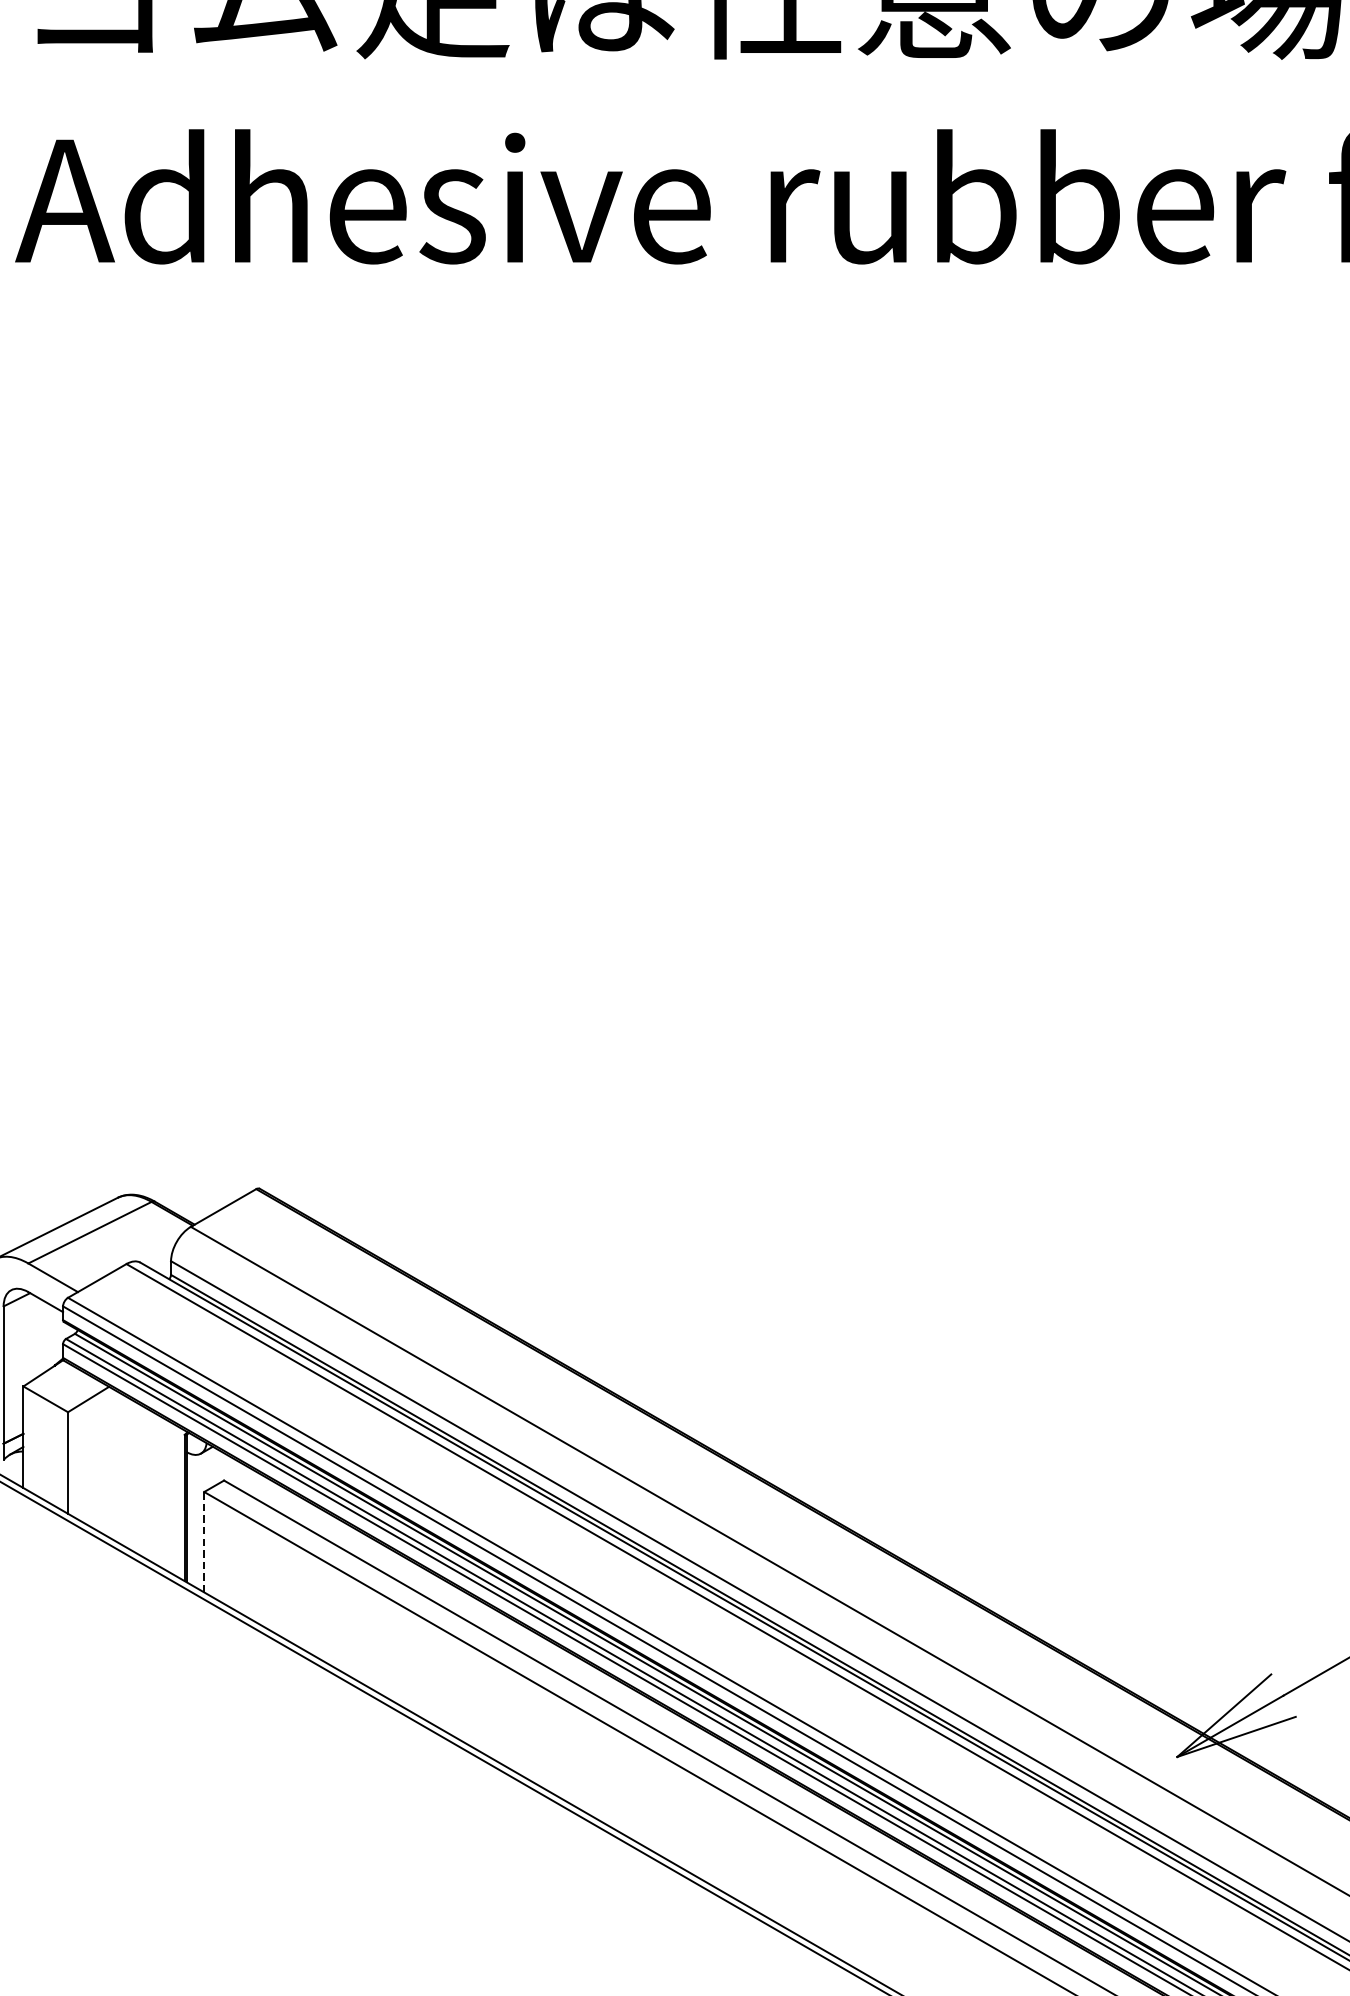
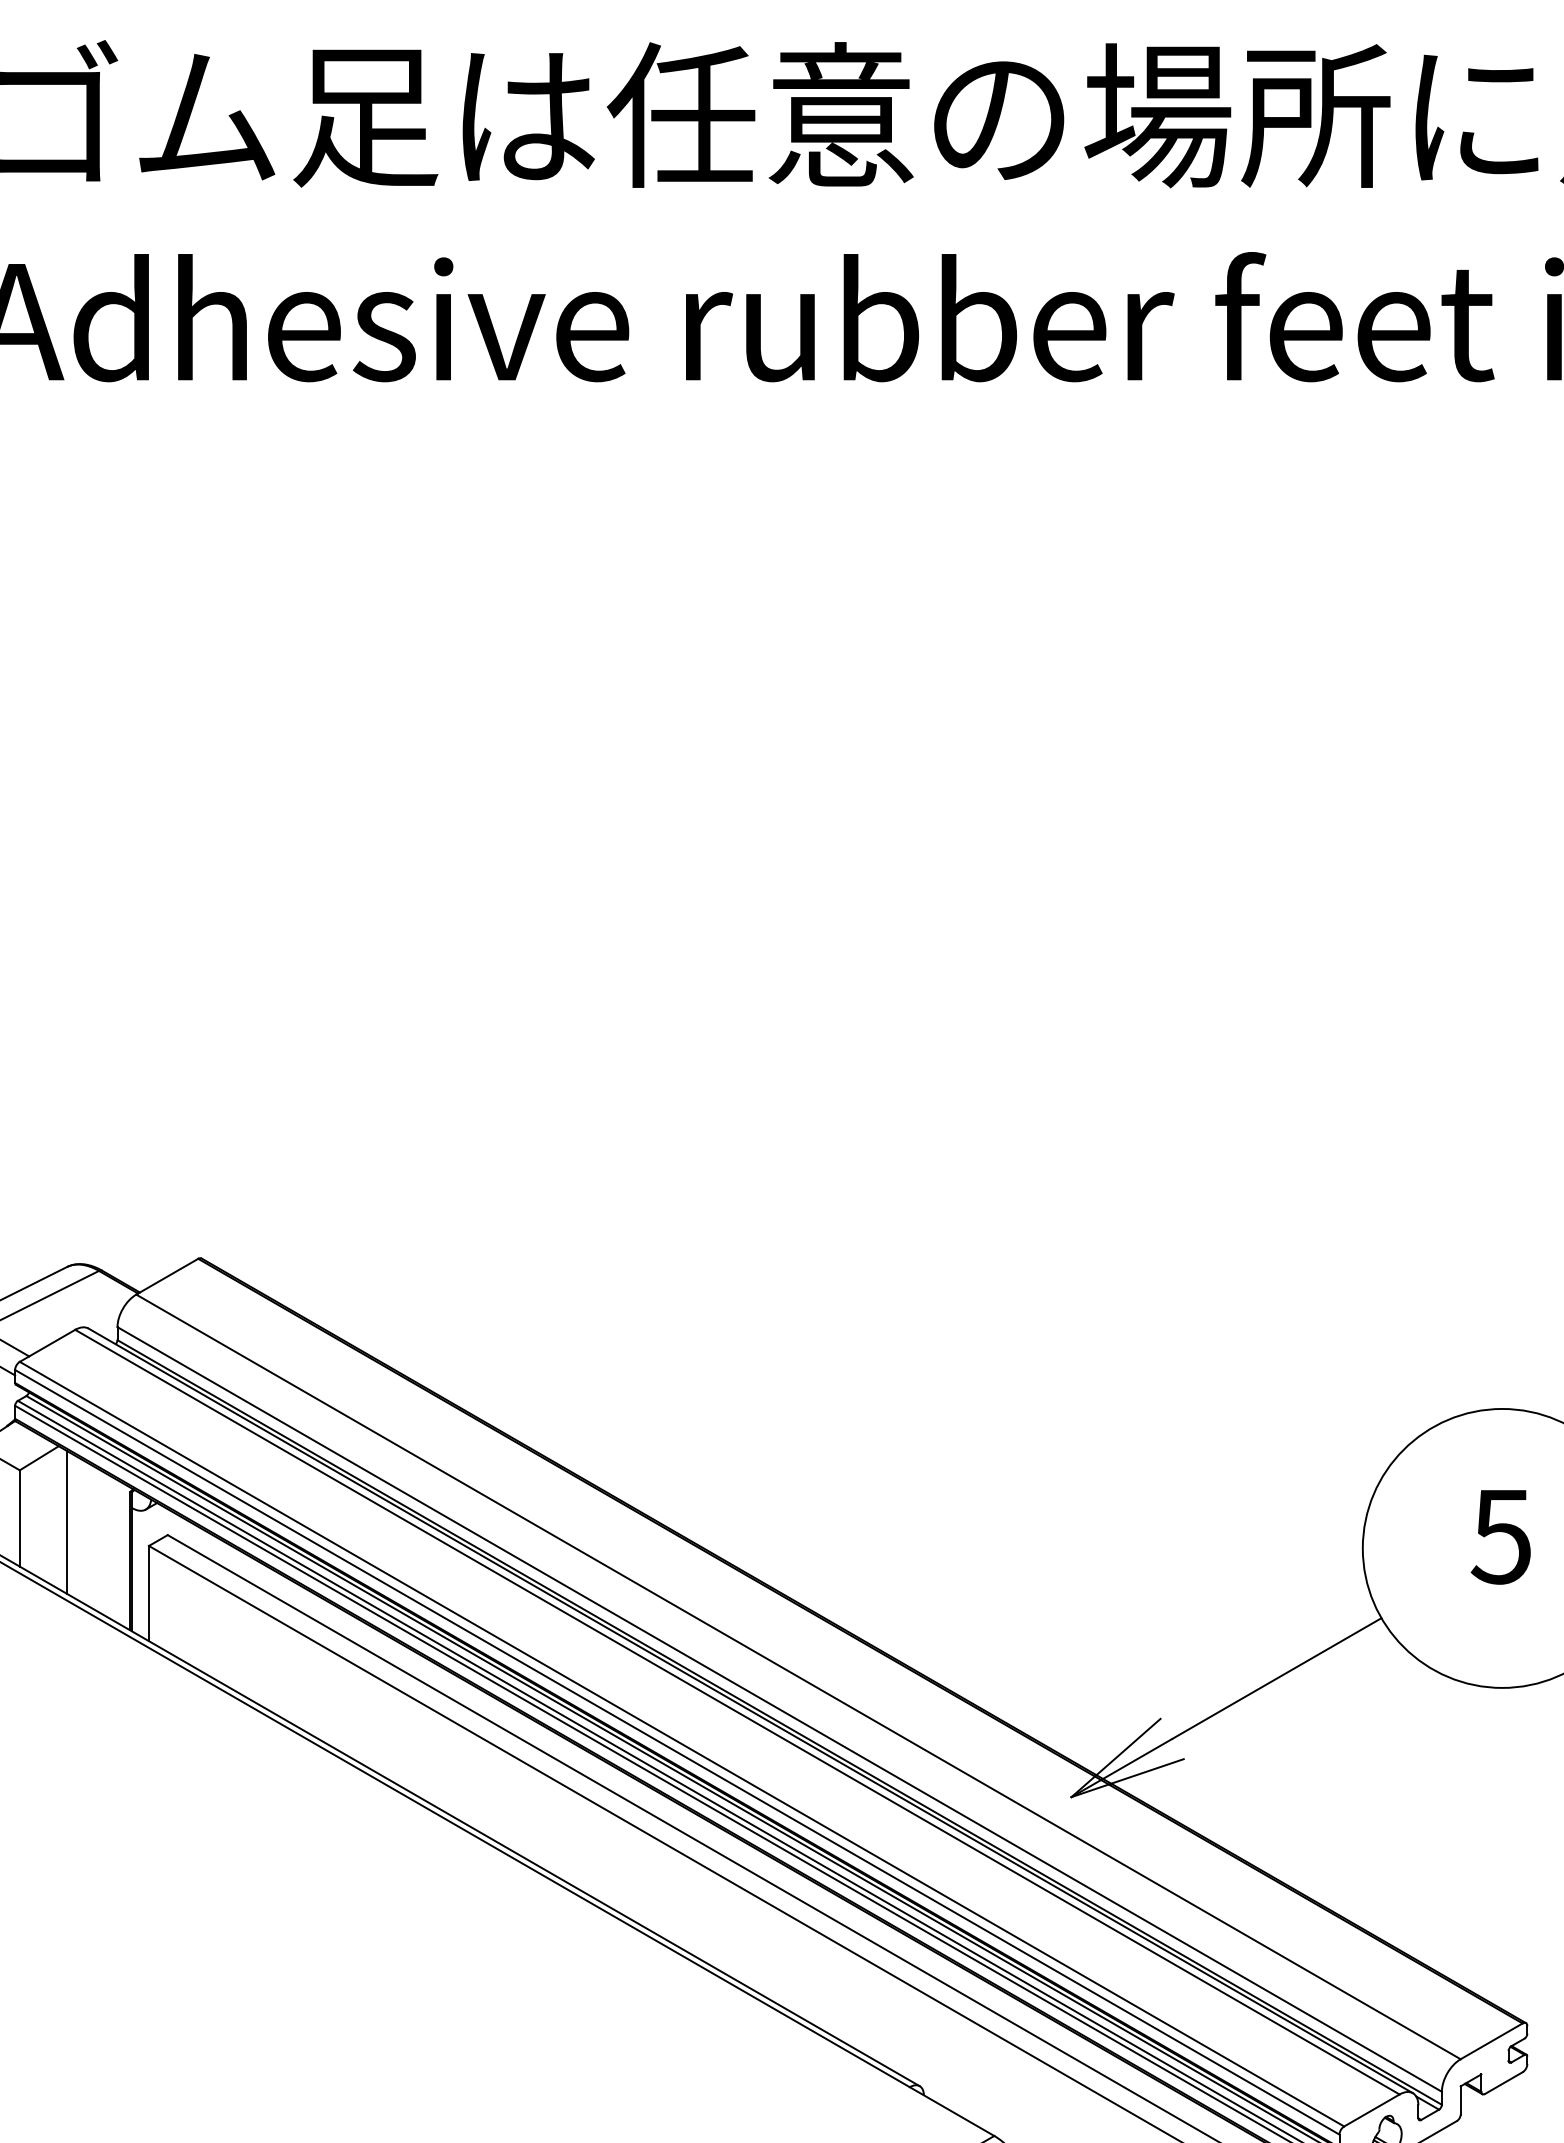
line: (117, 1466) -> (66, 1521), added
line: (203, 1542) -> (148, 1593), dashed -> solid

